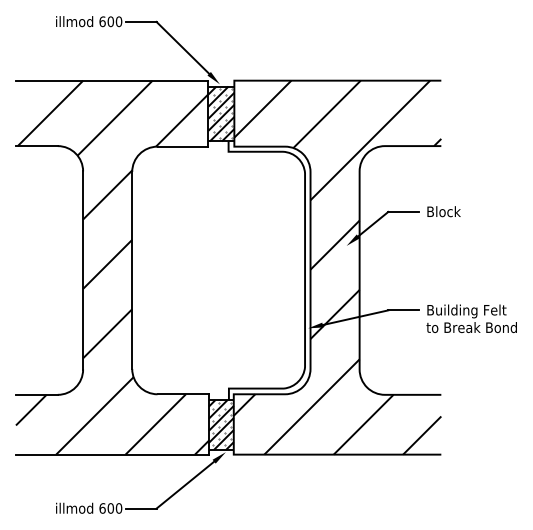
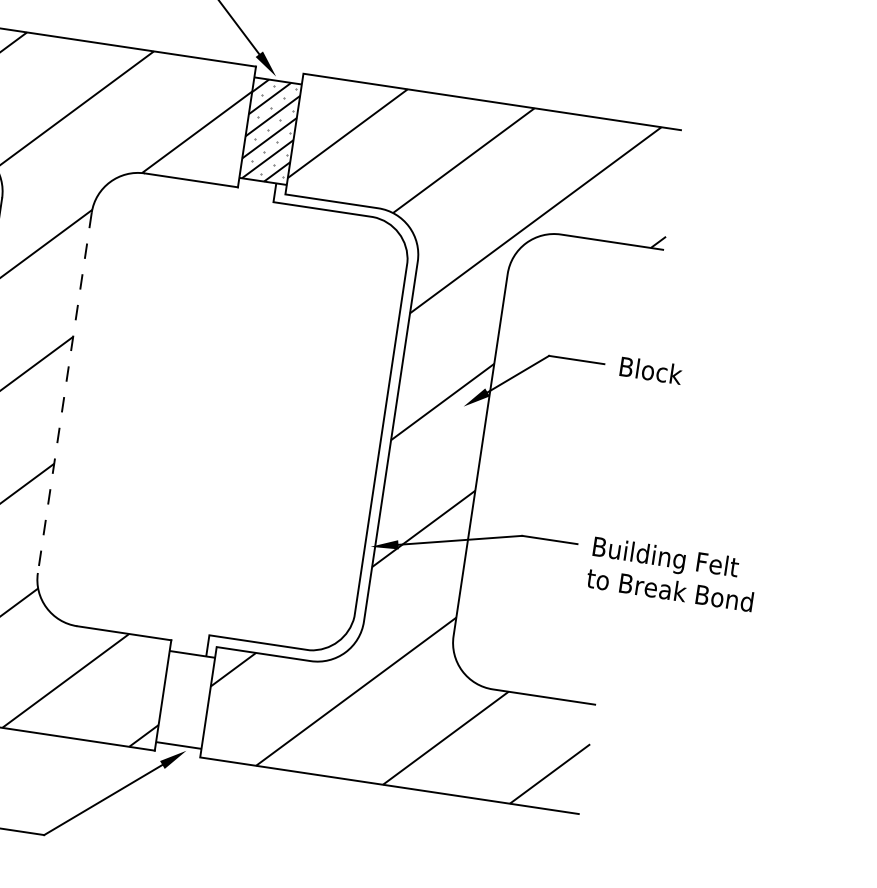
line: (132, 270) -> (65, 393), solid -> dashed
hatch: (220, 424) -> (184, 698), removed

